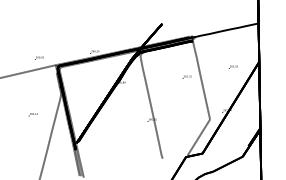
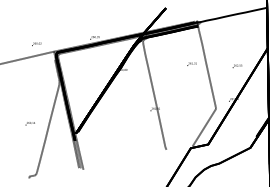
text: (232, 66) -> (236, 65), moved
text: (32, 114) -> (29, 123), moved

